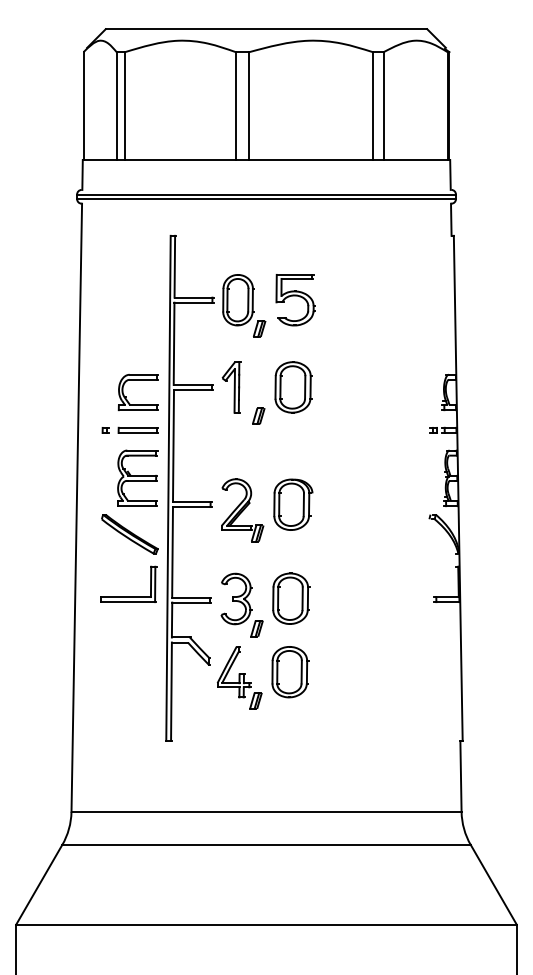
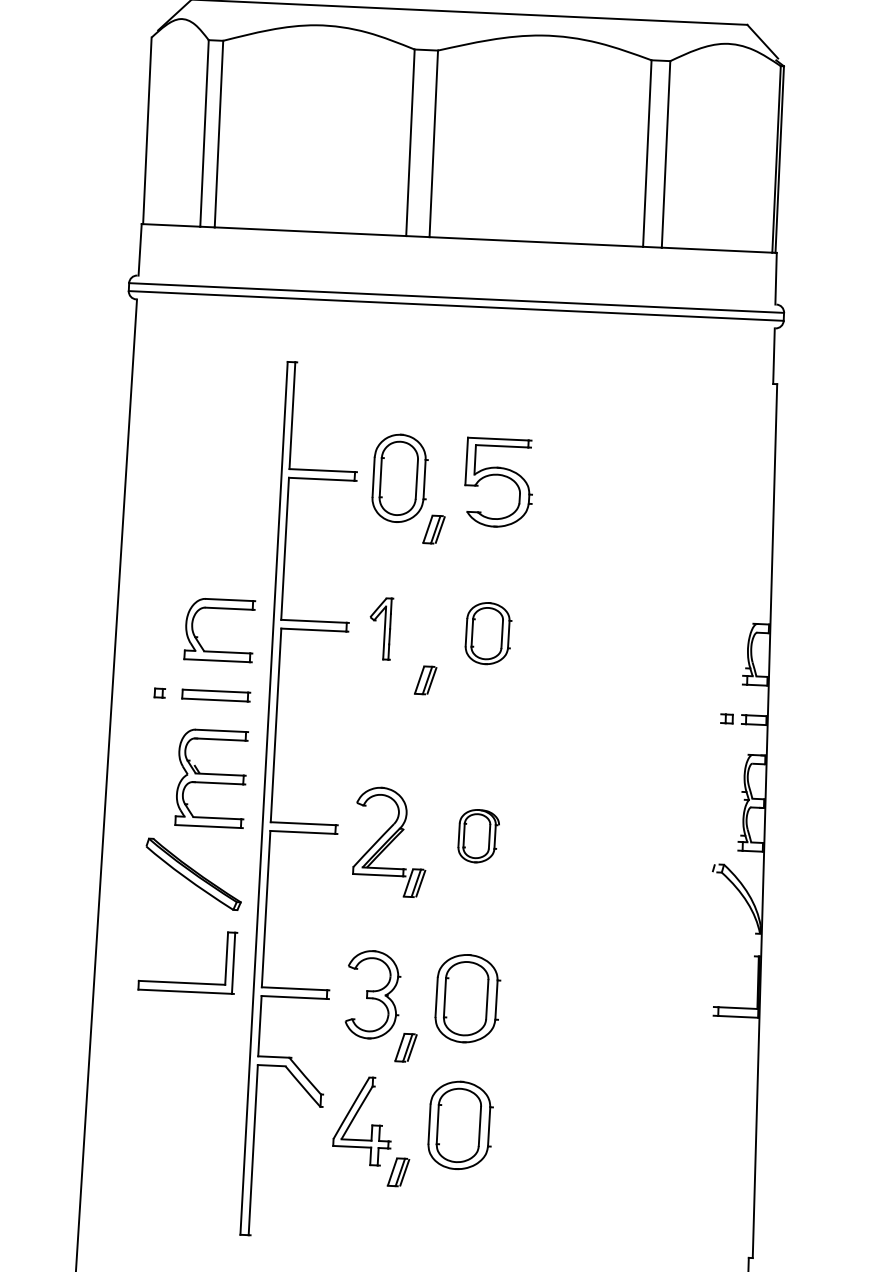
part: (231, 387) -> (380, 628), size x0.7
part: (293, 387) -> (488, 633), size x0.7
part: (293, 504) -> (478, 835), size x0.6

